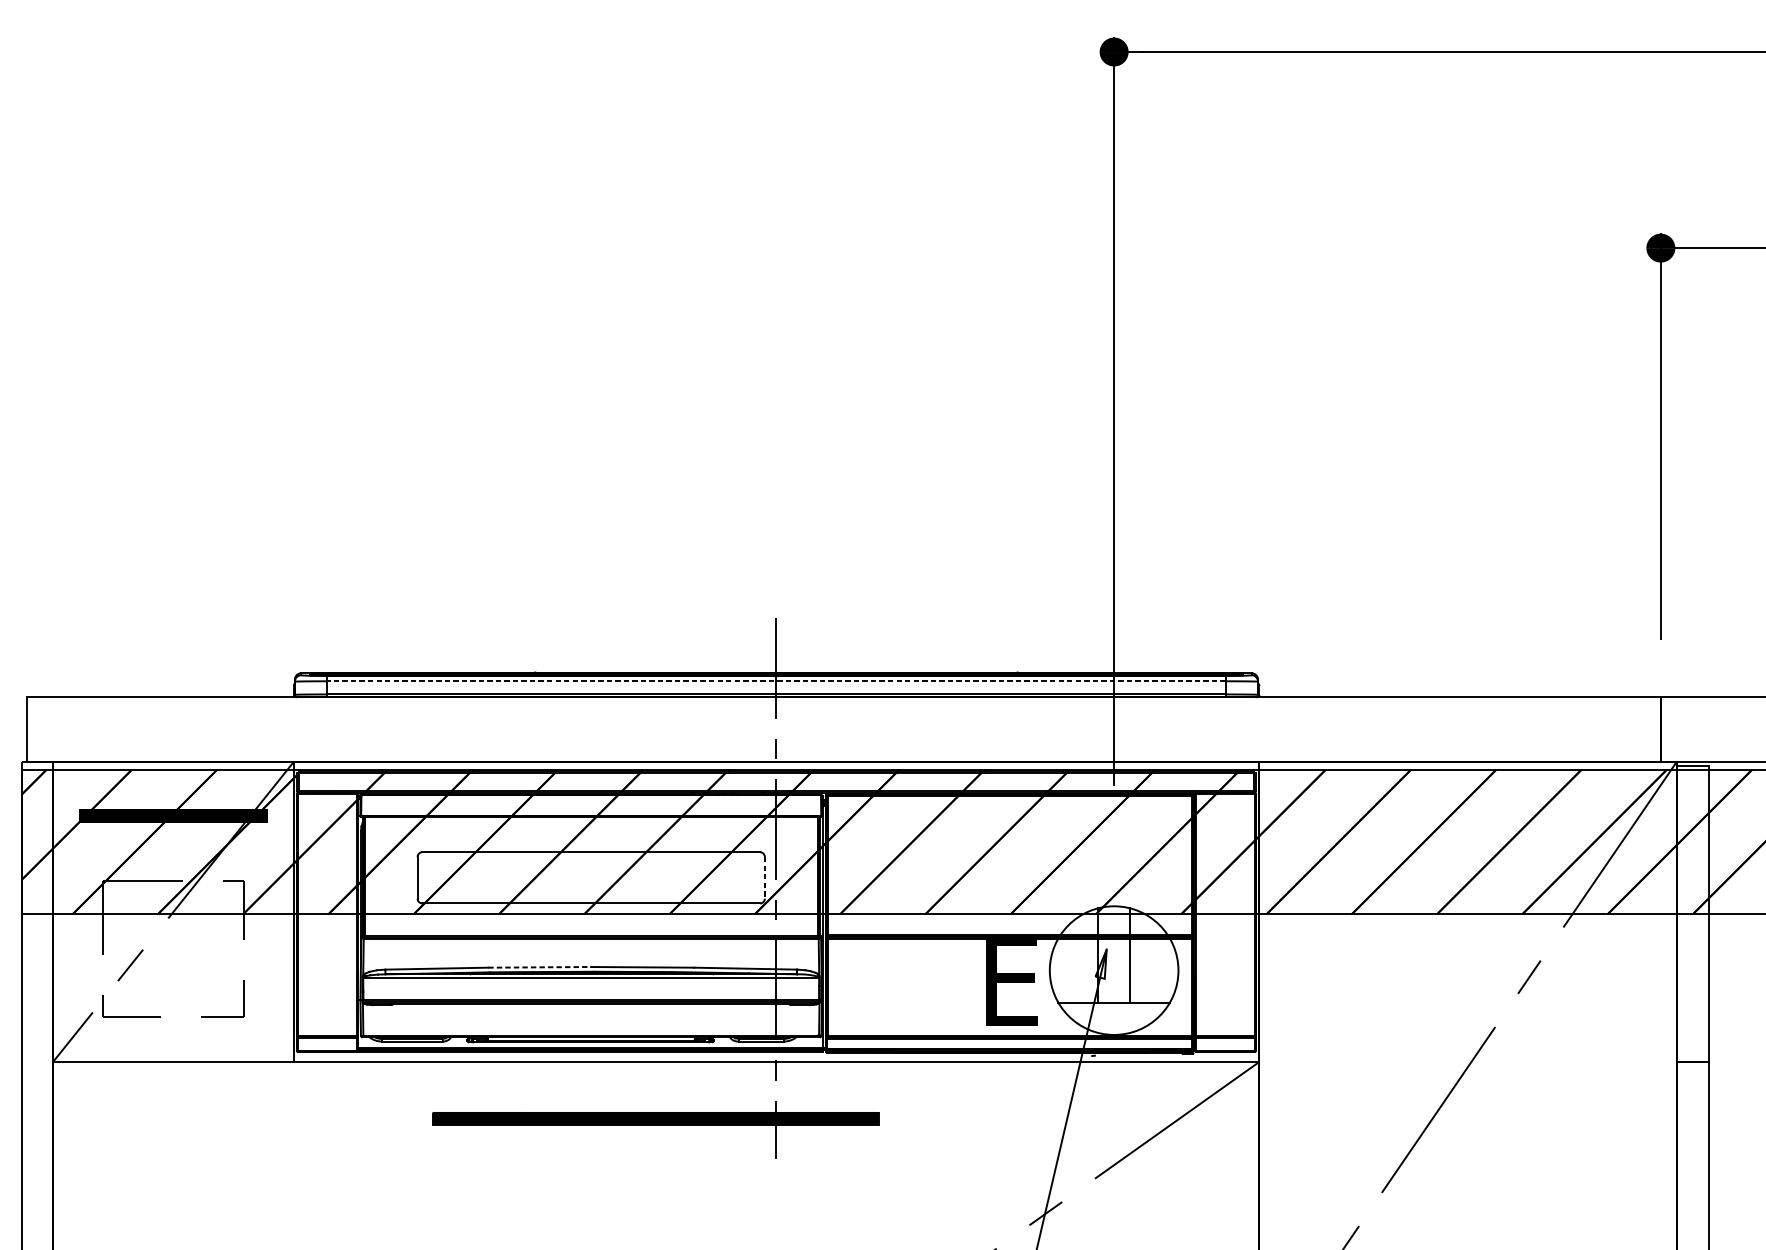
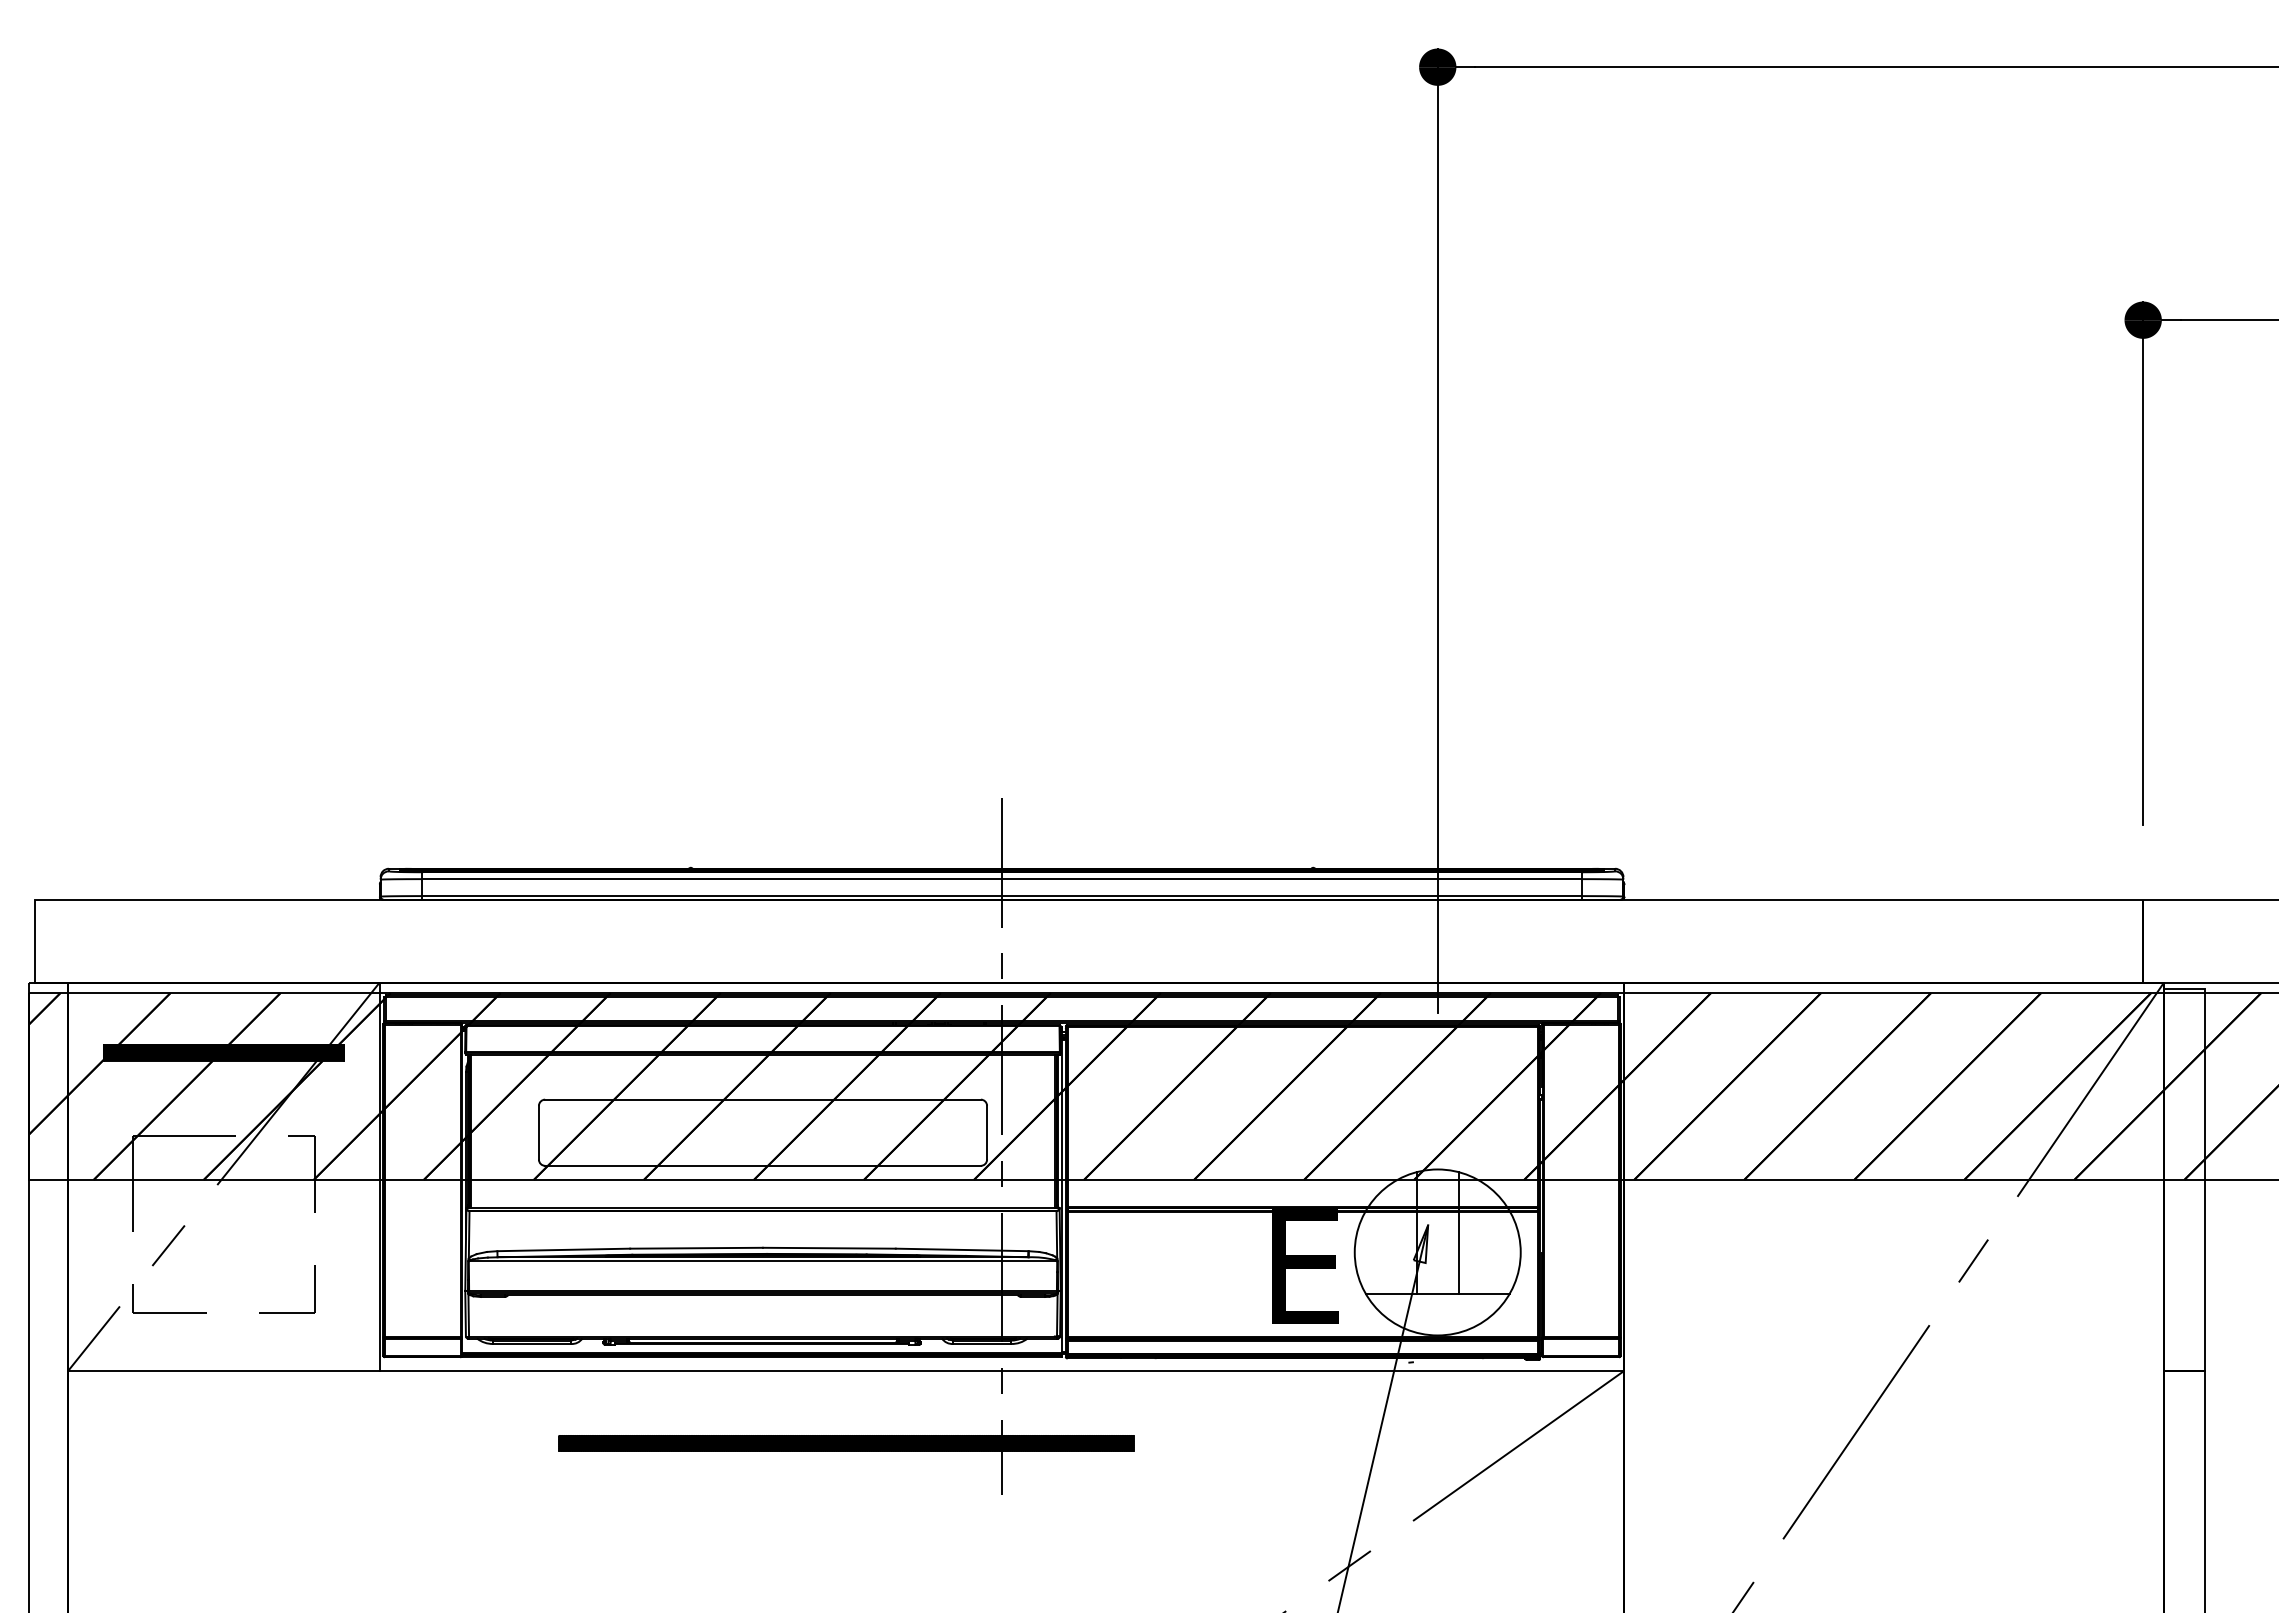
line: (776, 681) -> (1002, 879), dashed -> solid
line: (765, 877) -> (987, 1132), dashed -> solid
line: (540, 967) -> (697, 1248), dashed -> solid

